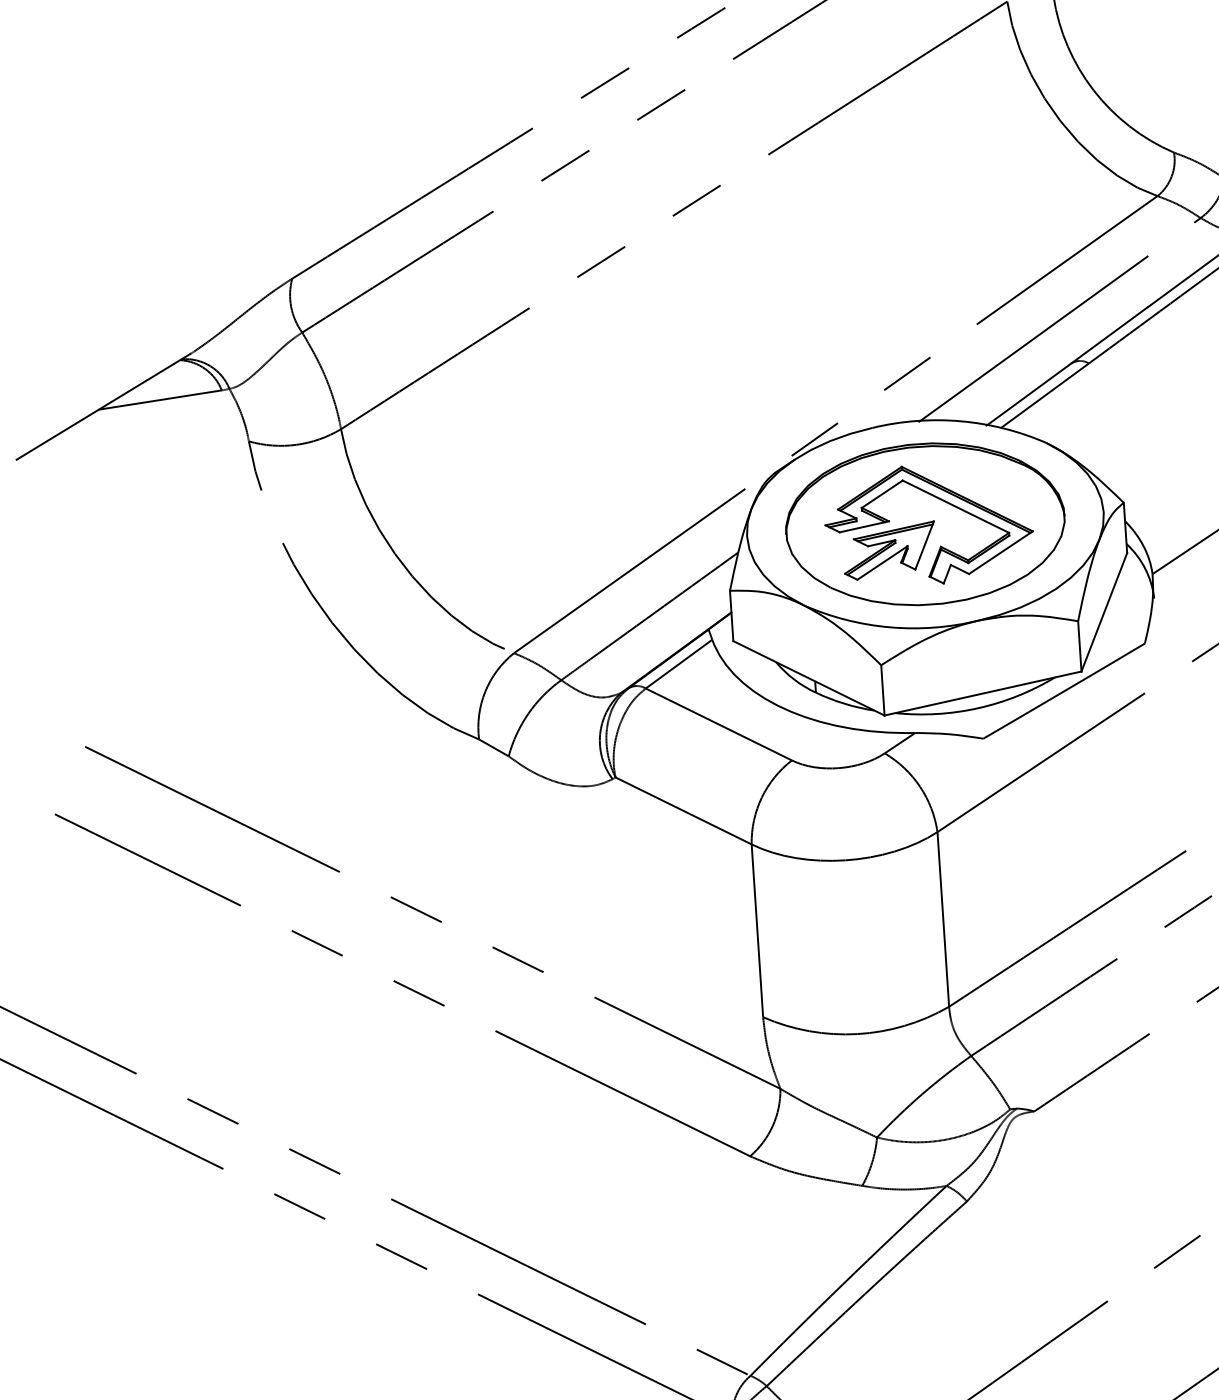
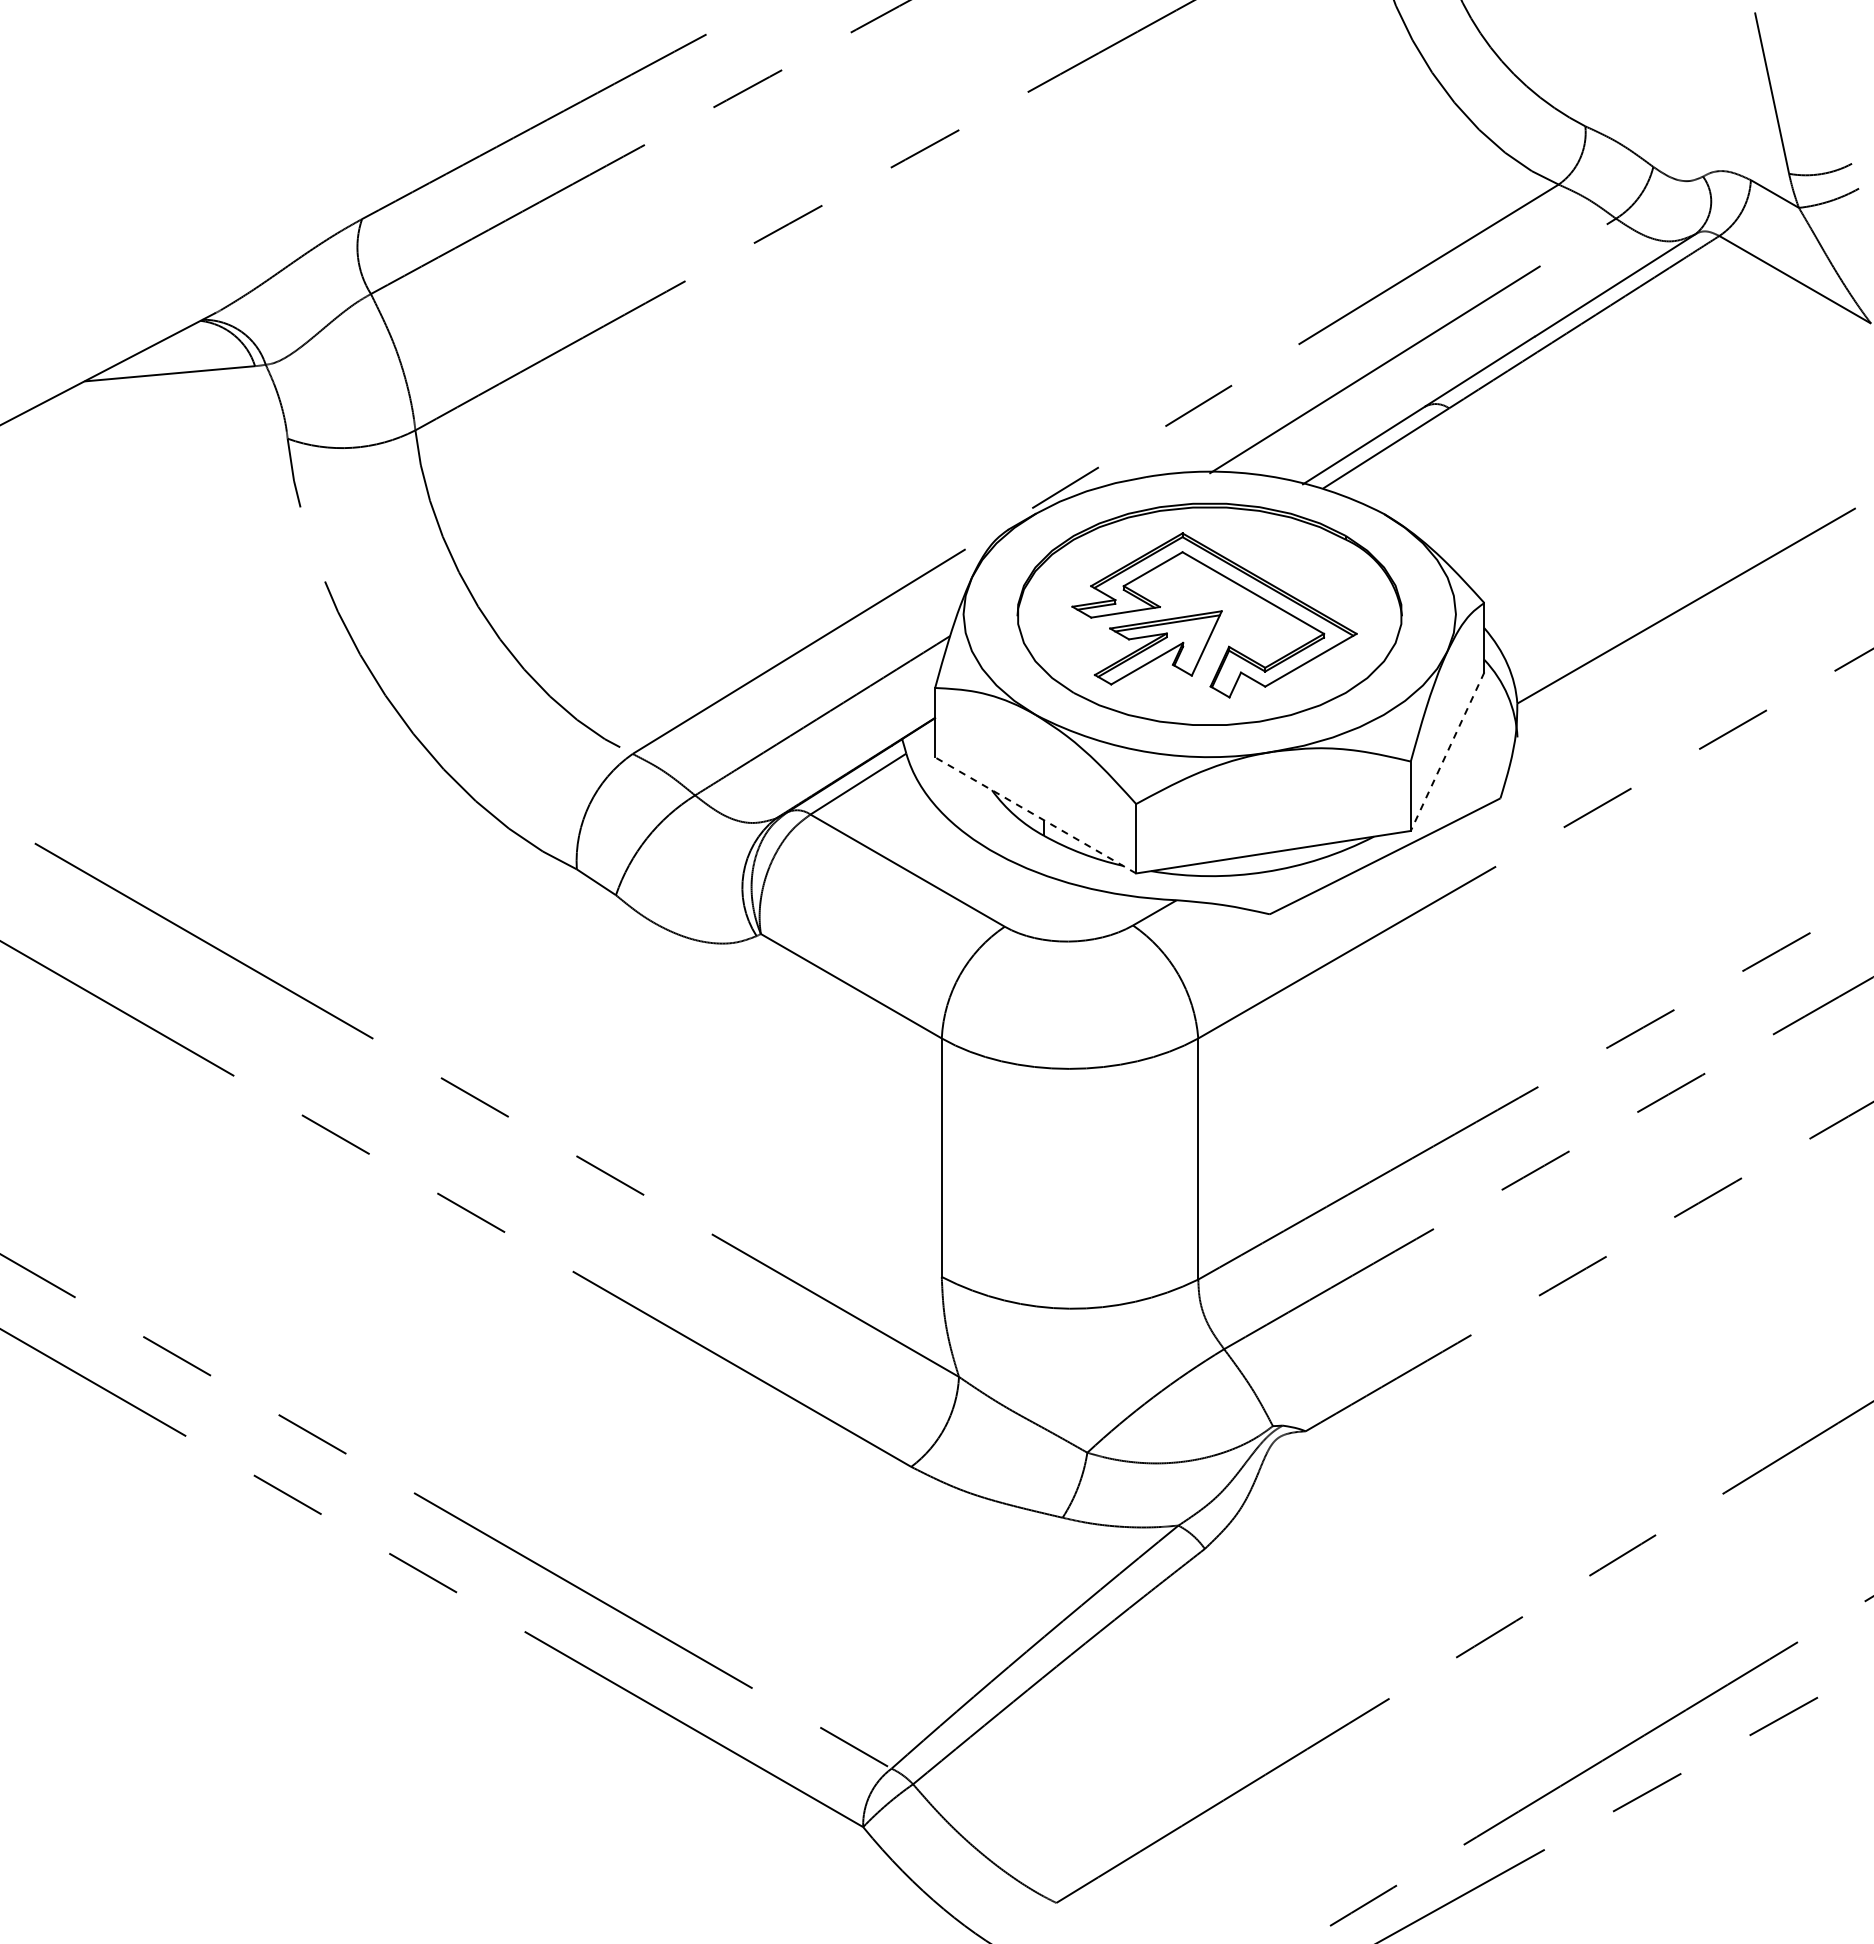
line: (1104, 612) -> (1447, 752), solid -> dashed
line: (808, 678) -> (1035, 815), solid -> dashed

